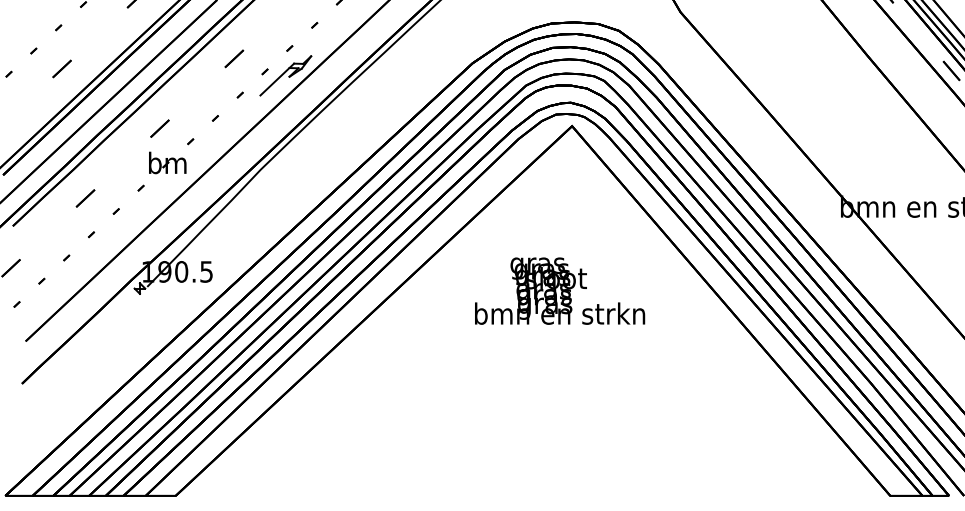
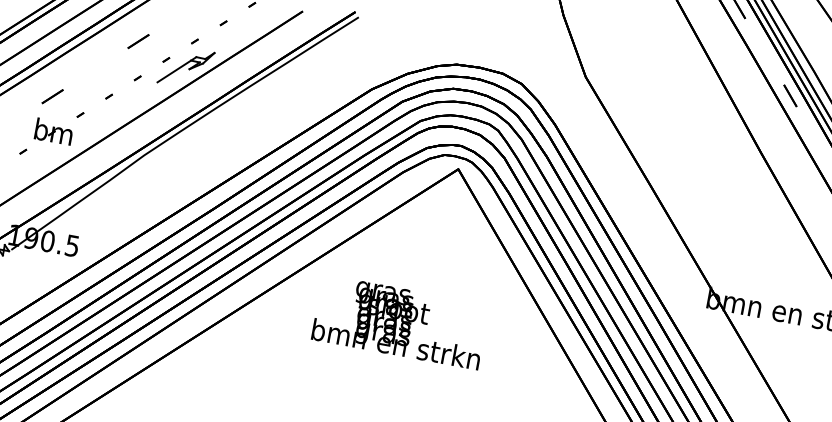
text: (560, 290) -> (401, 321), moved

